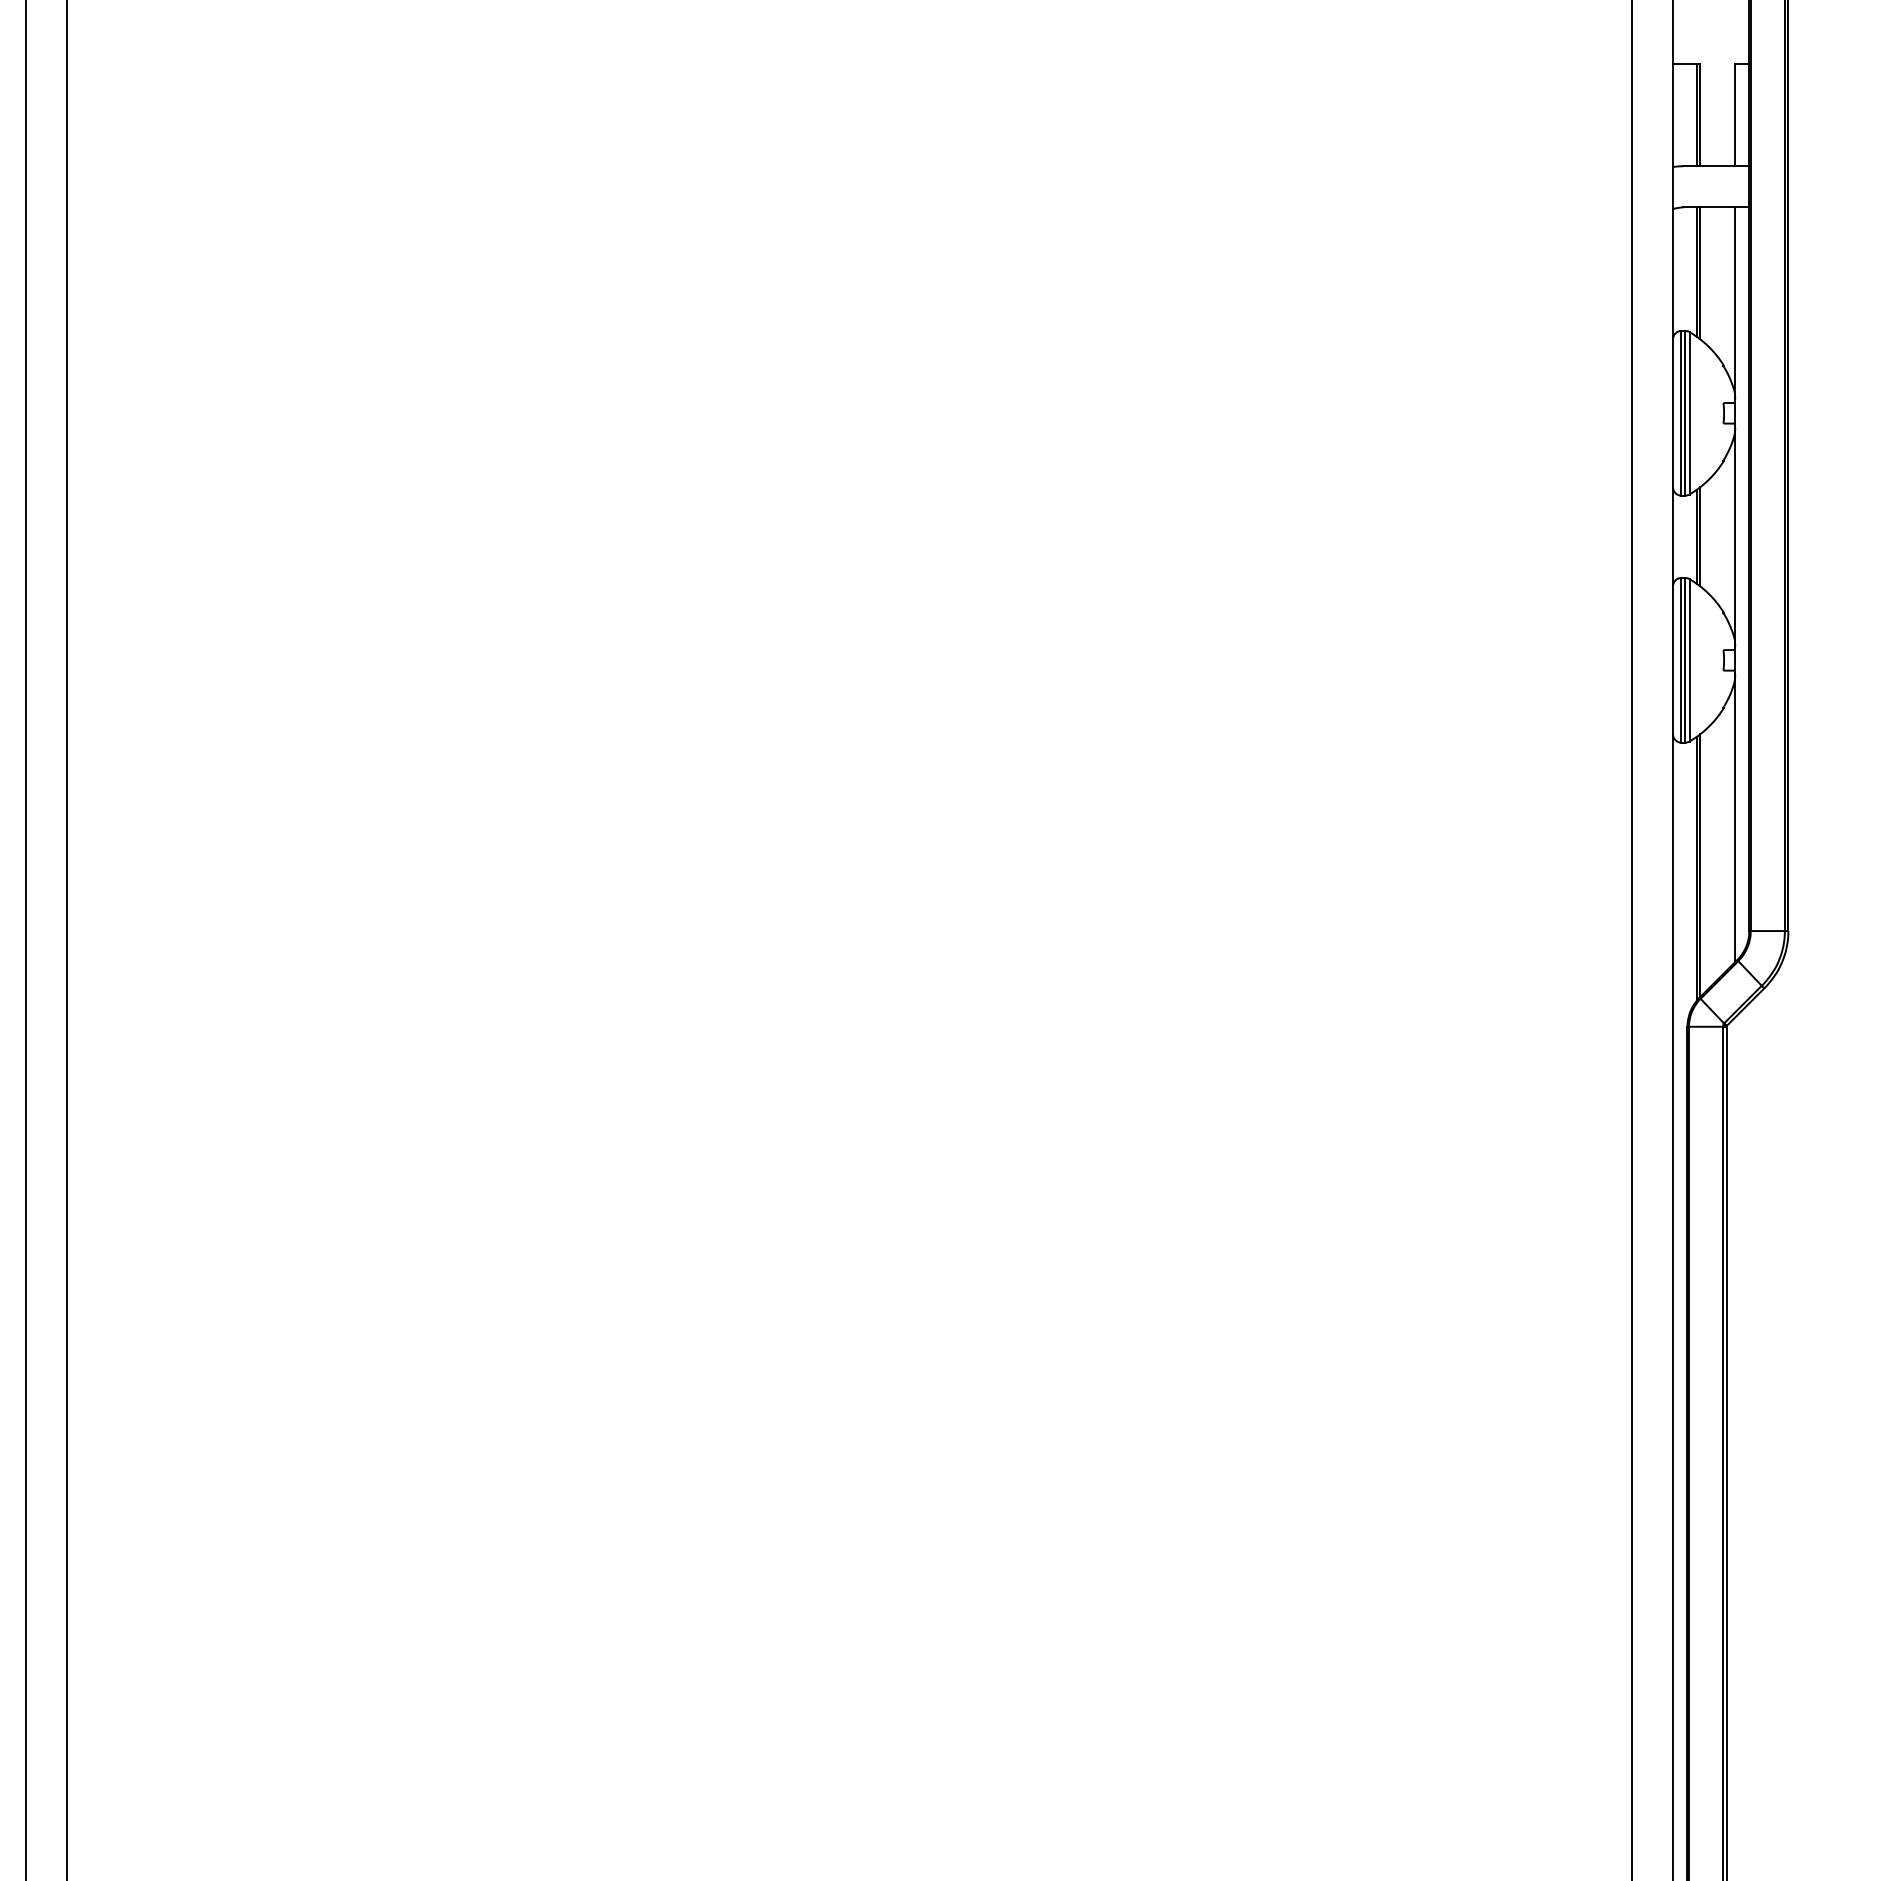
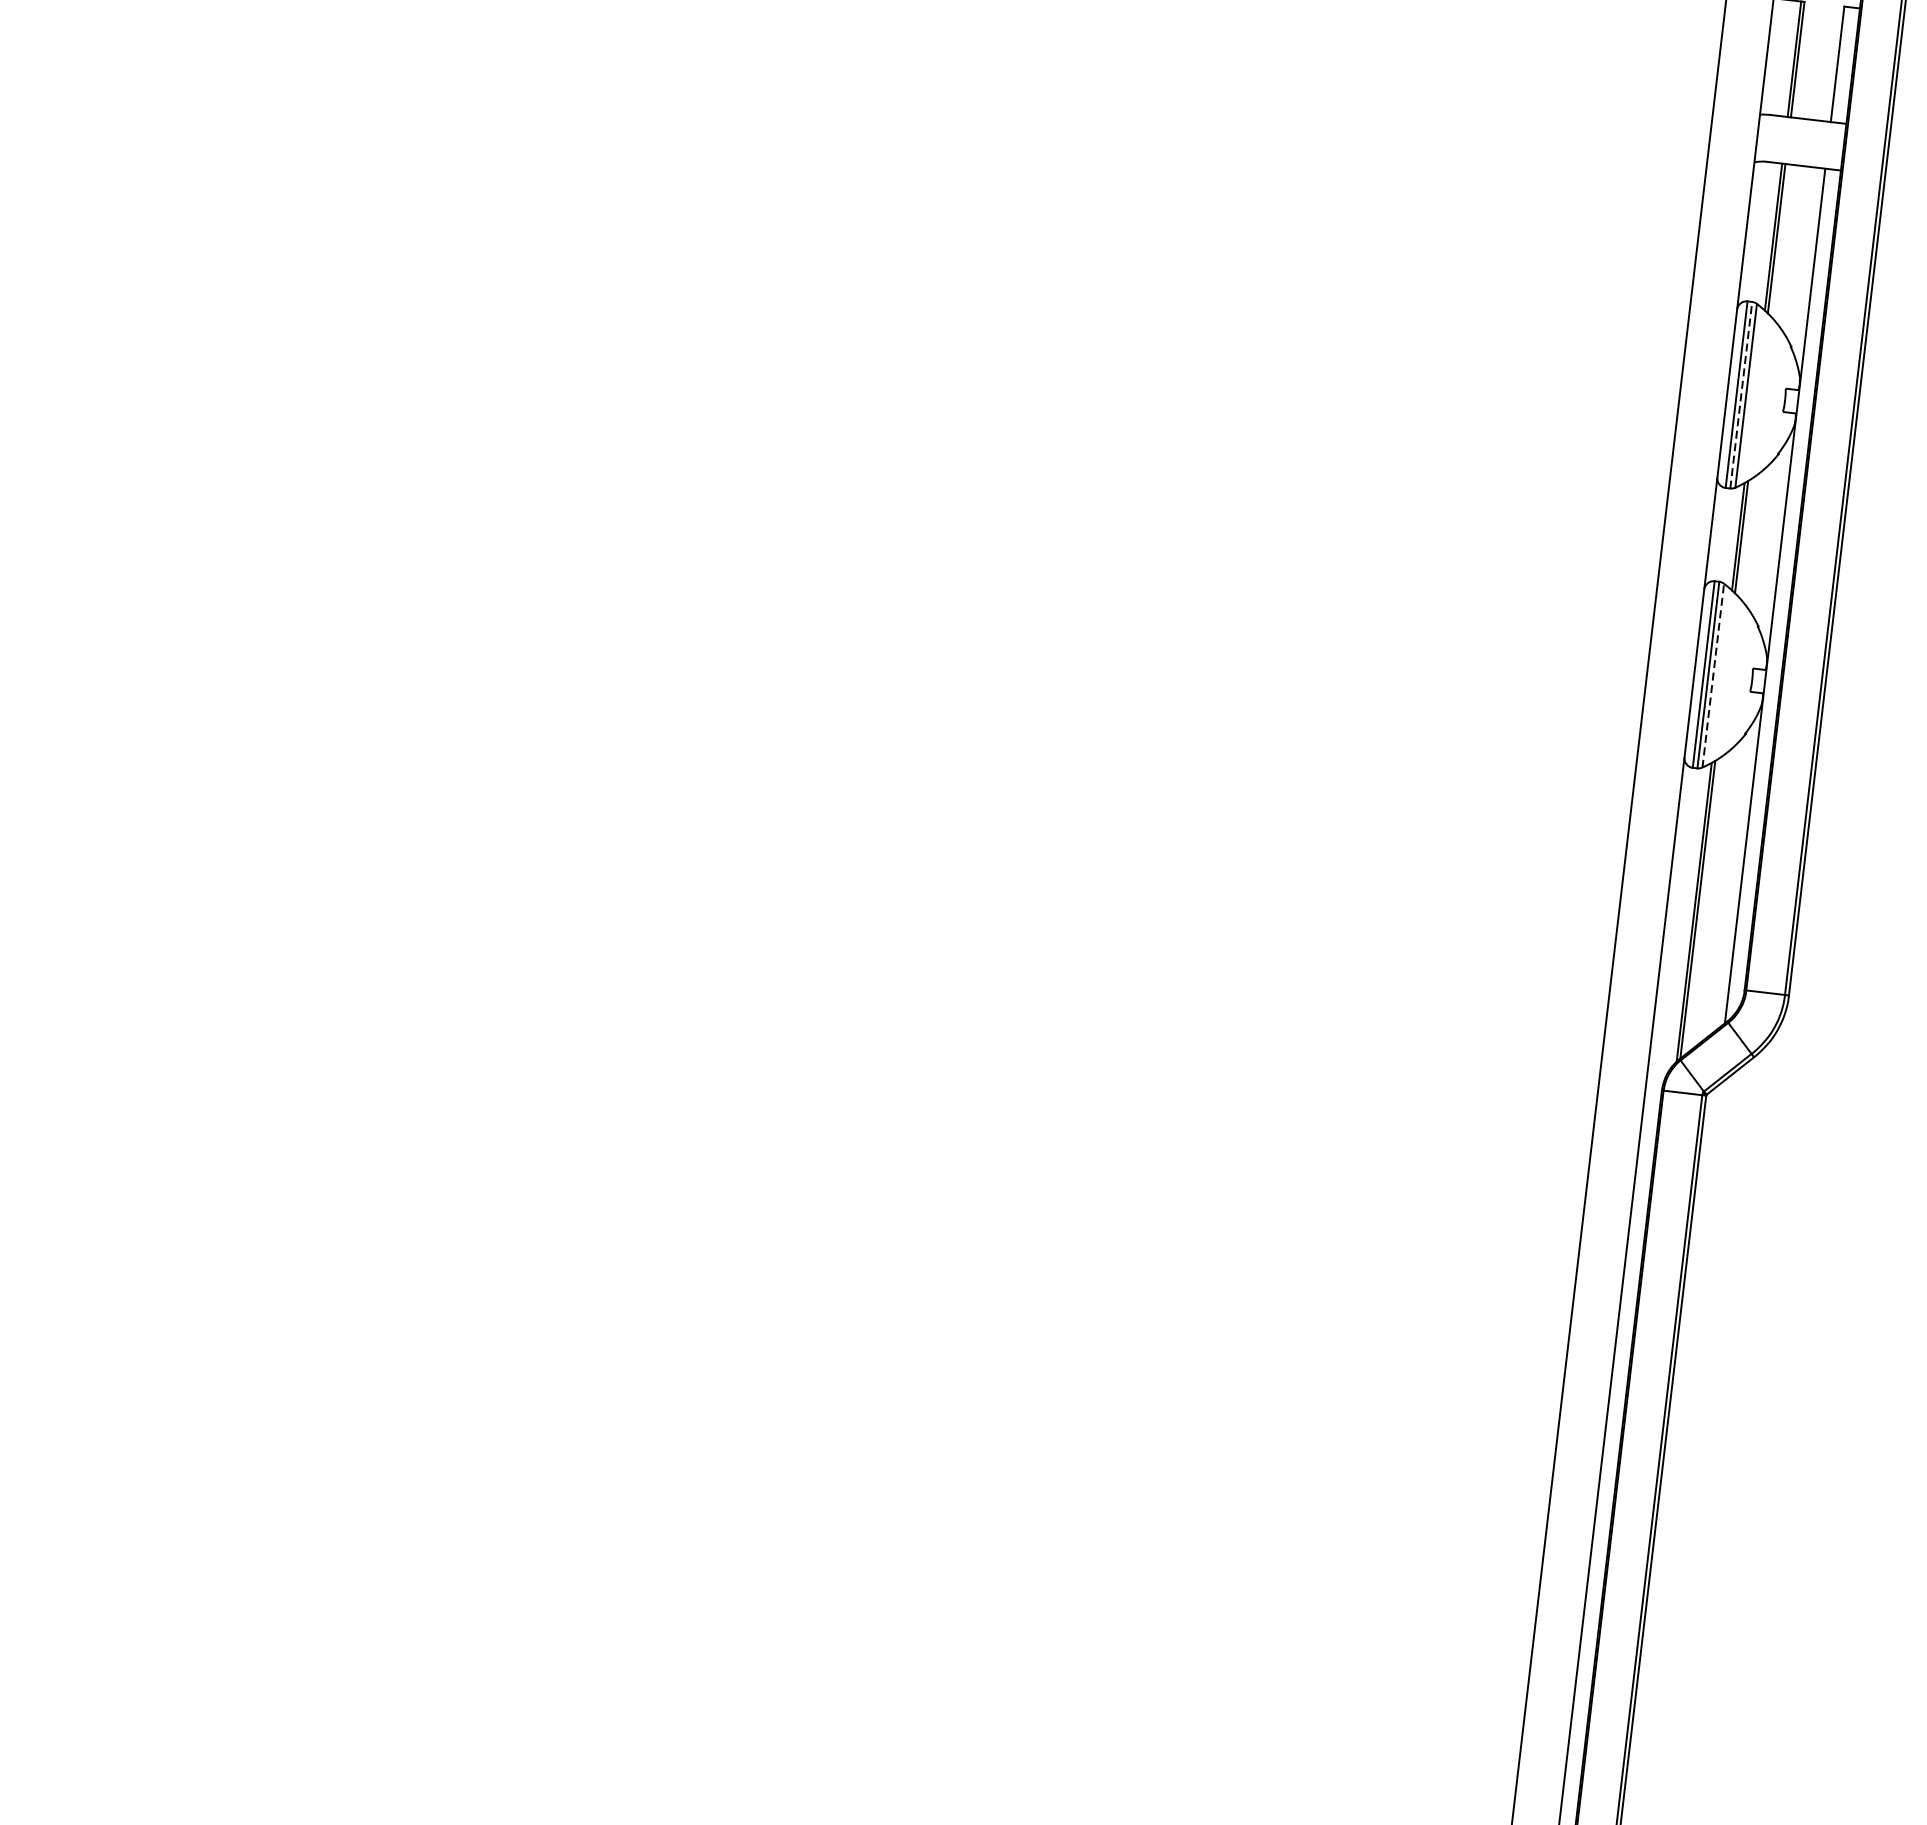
line: (1685, 412) -> (1741, 394), solid -> dashed
line: (1689, 659) -> (1713, 674), solid -> dashed

